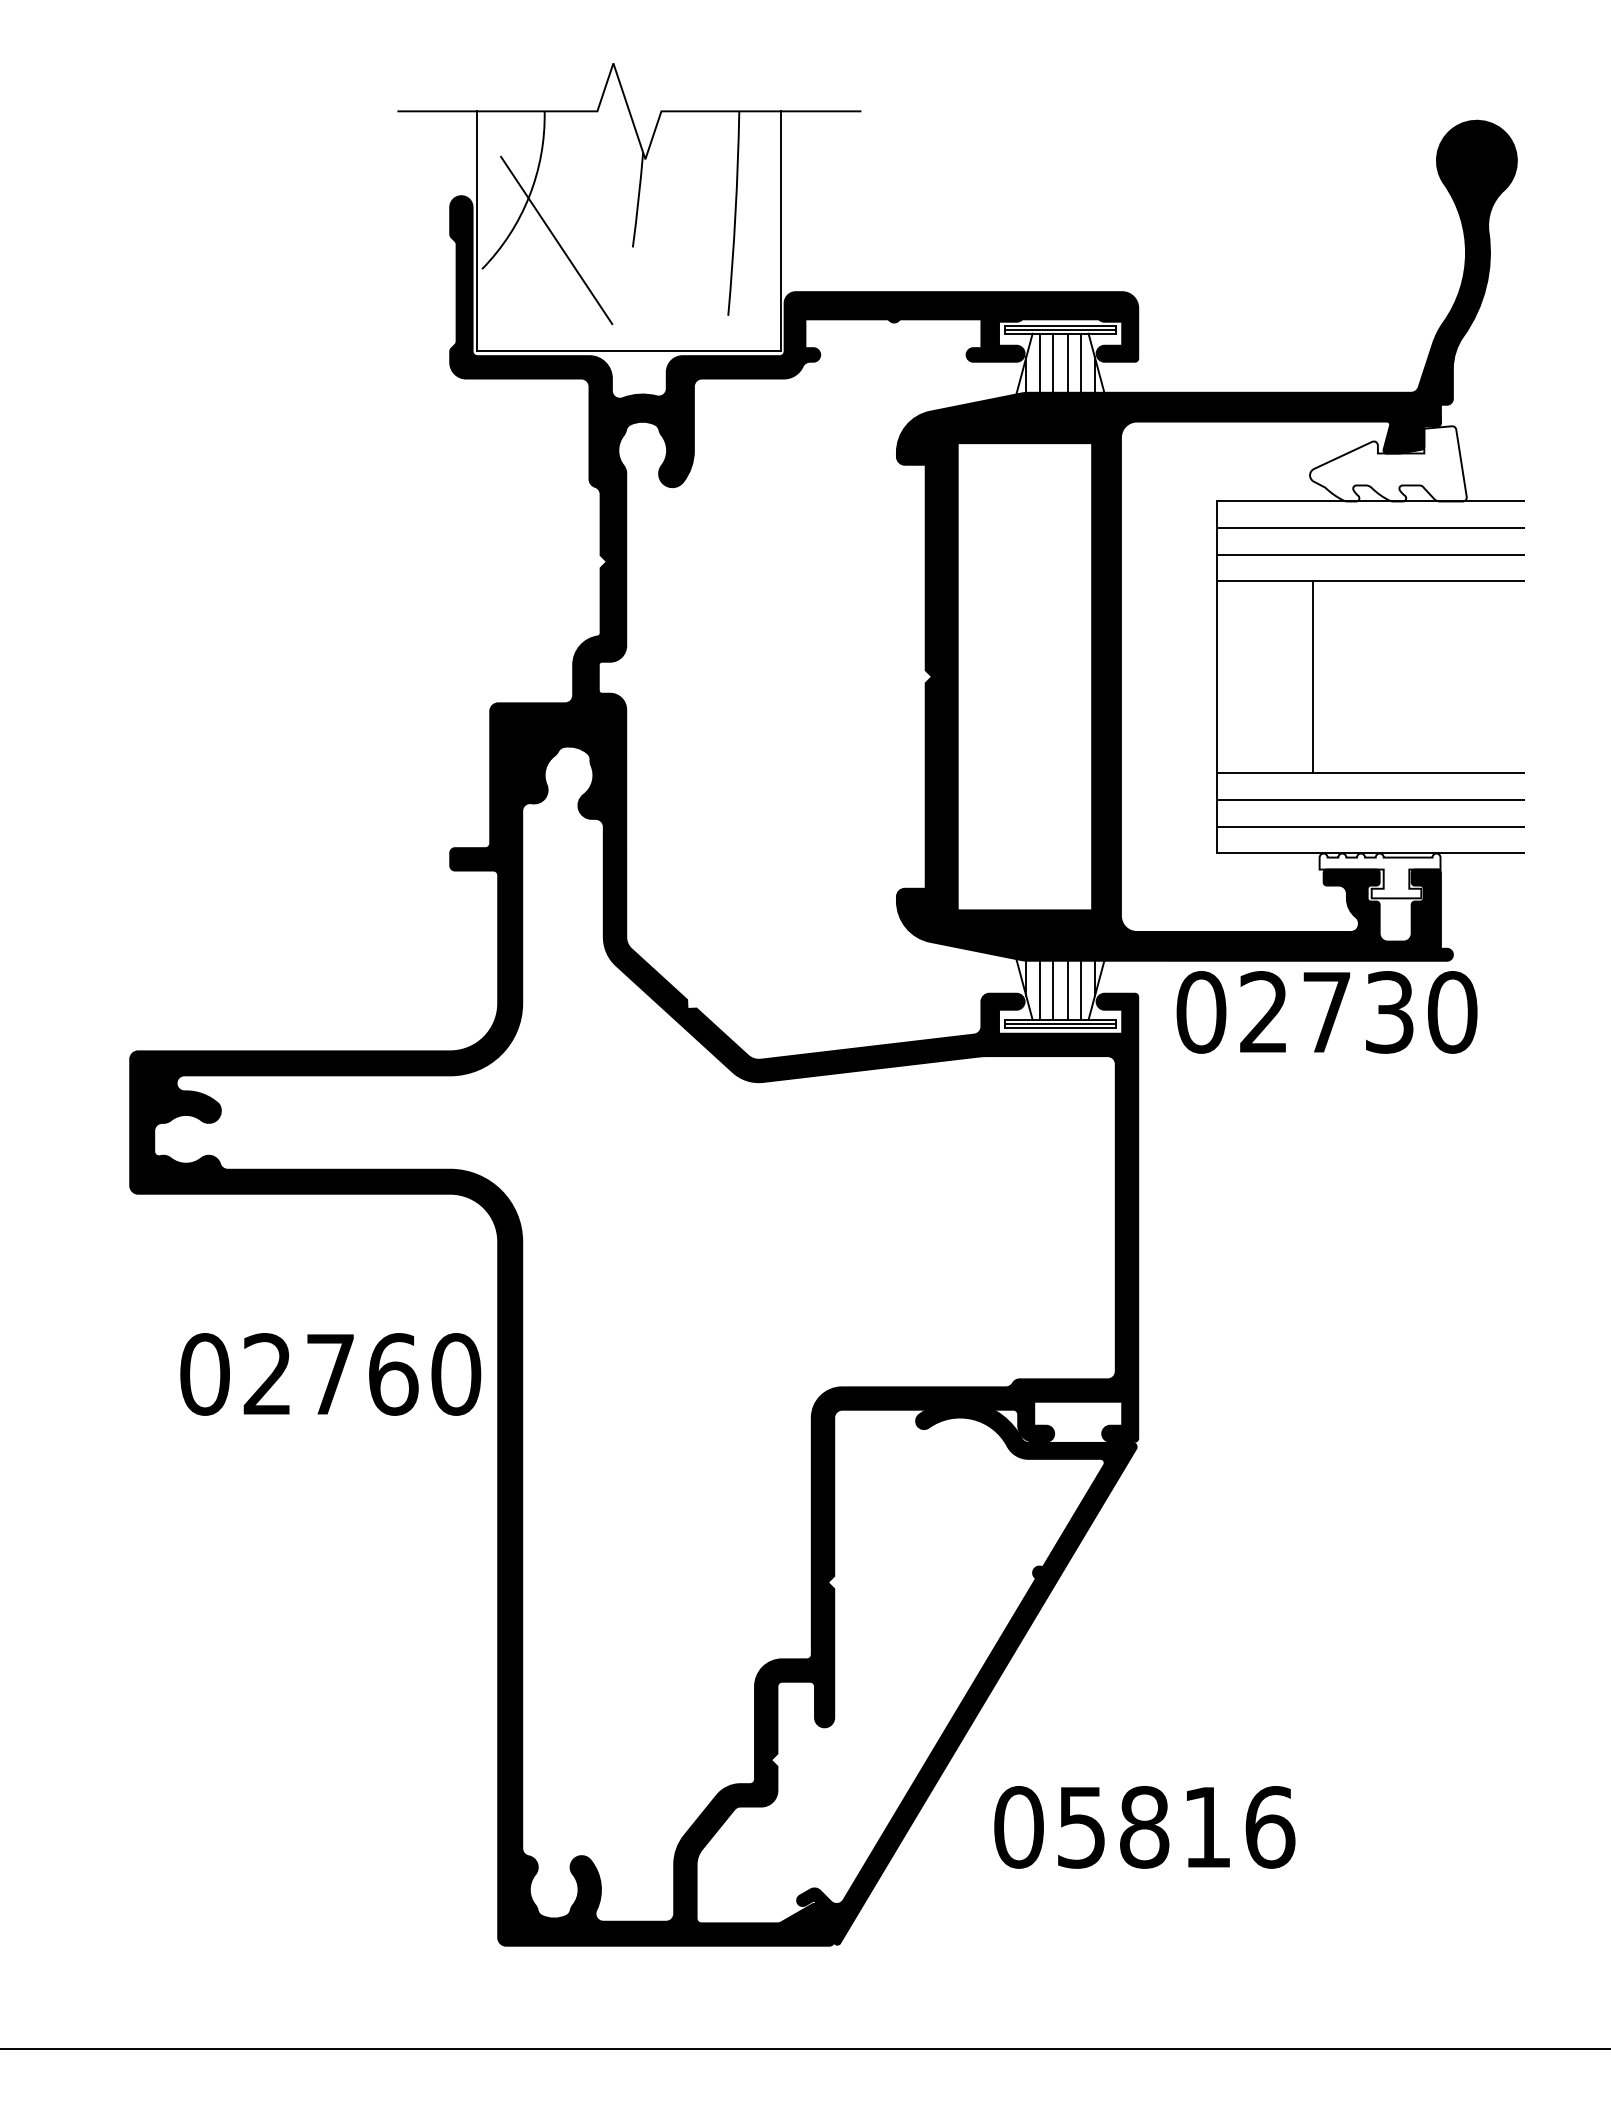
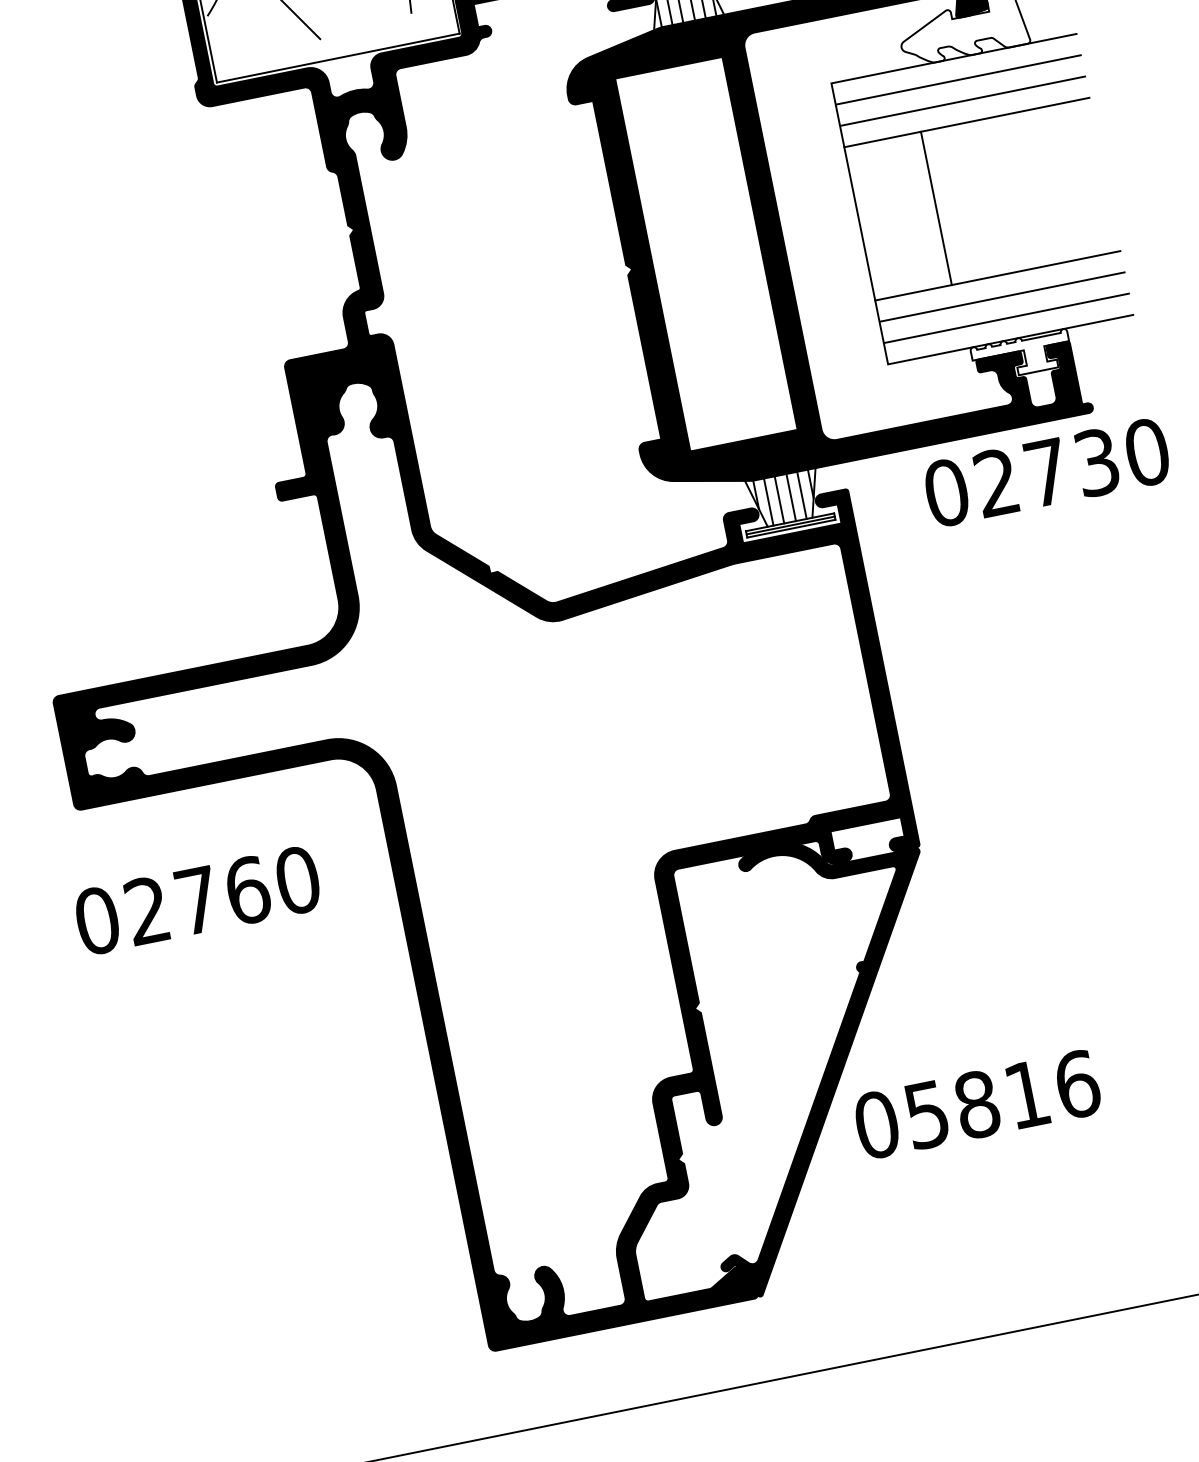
text: (1326, 1012) -> (1046, 472), moved
text: (330, 1374) -> (197, 900), moved
text: (1144, 1827) -> (977, 1104), moved

